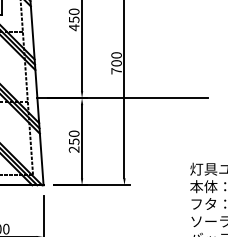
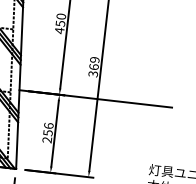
text: (116, 63) -> (93, 67), 700 -> 369
text: (73, 133) -> (48, 125), 250 -> 256

